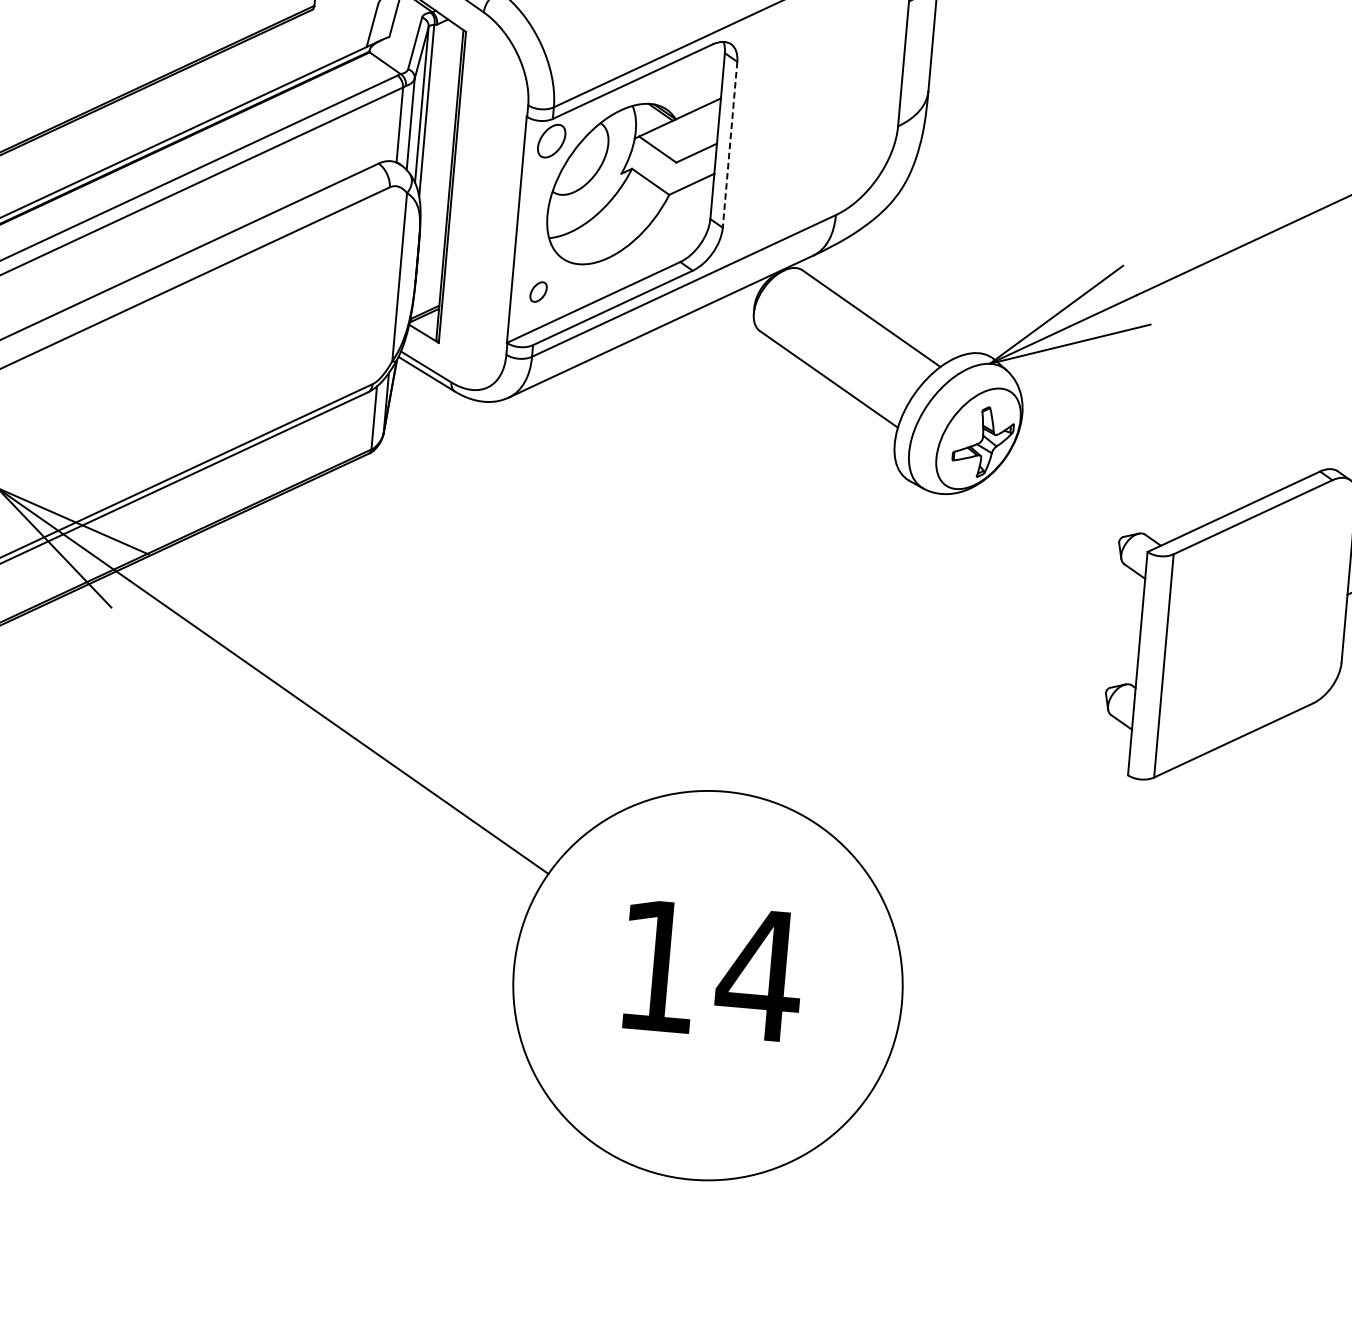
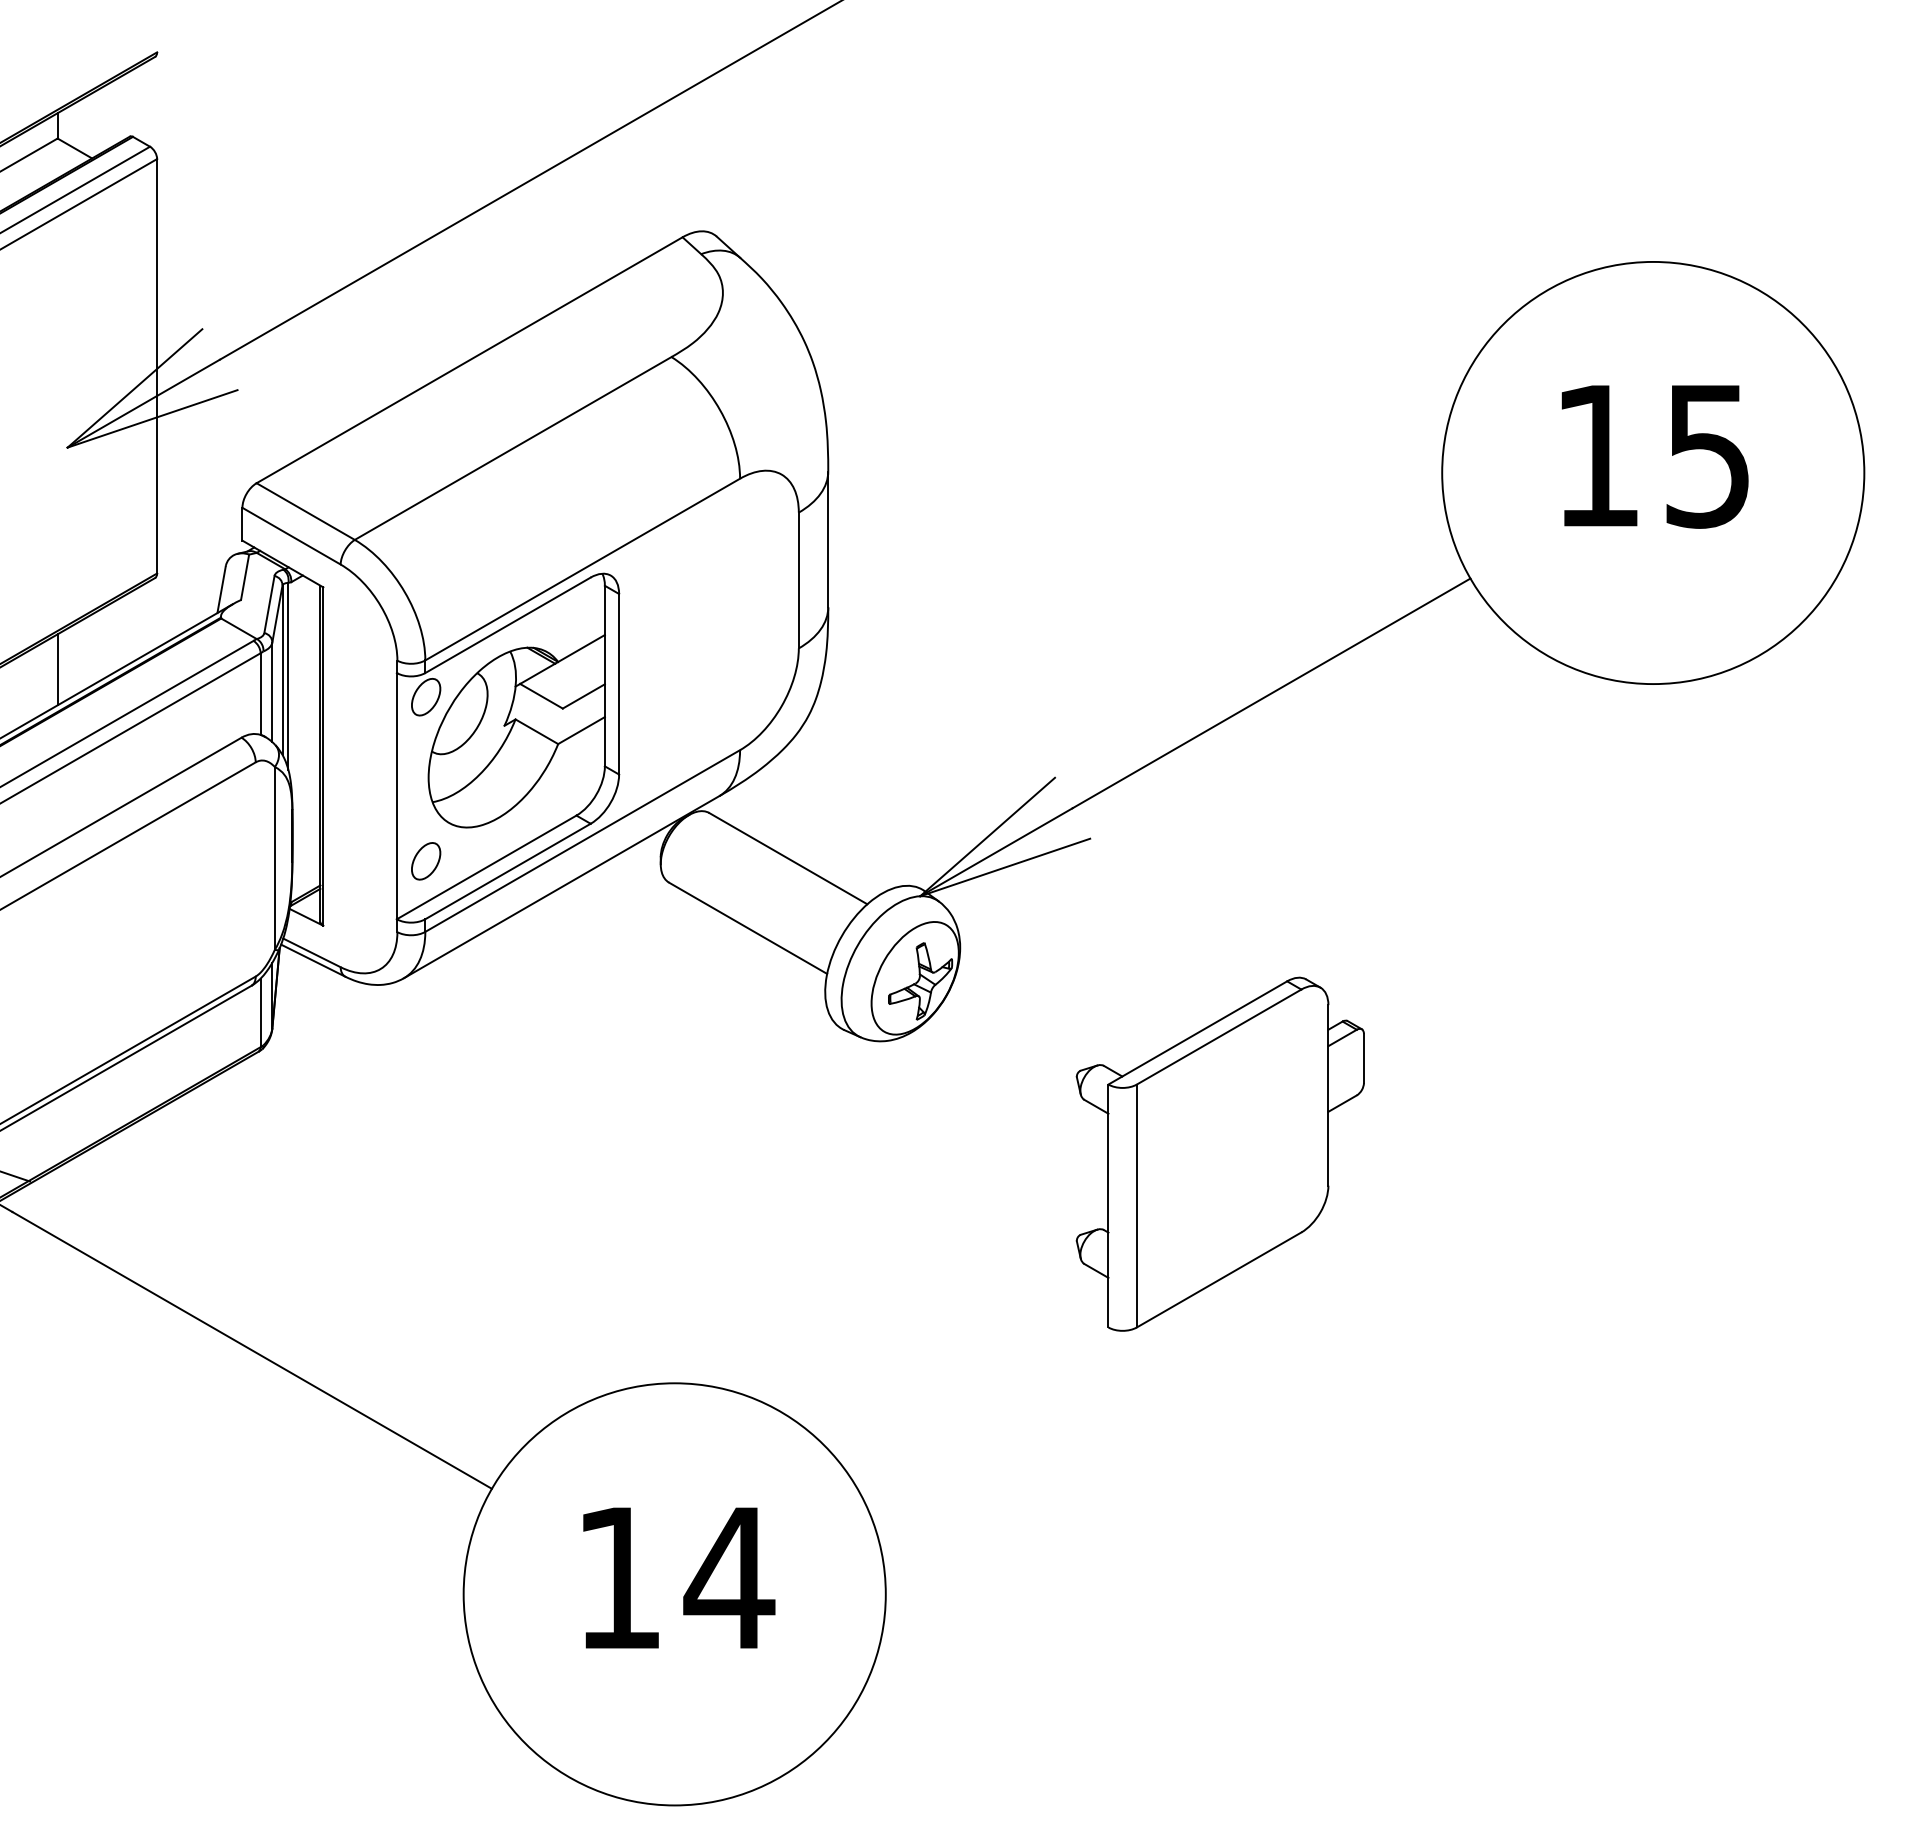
line: (215, 86) -> (57, 669), added
line: (730, 145) -> (619, 684), dashed -> solid
part: (538, 292) -> (426, 861), size x1.67

